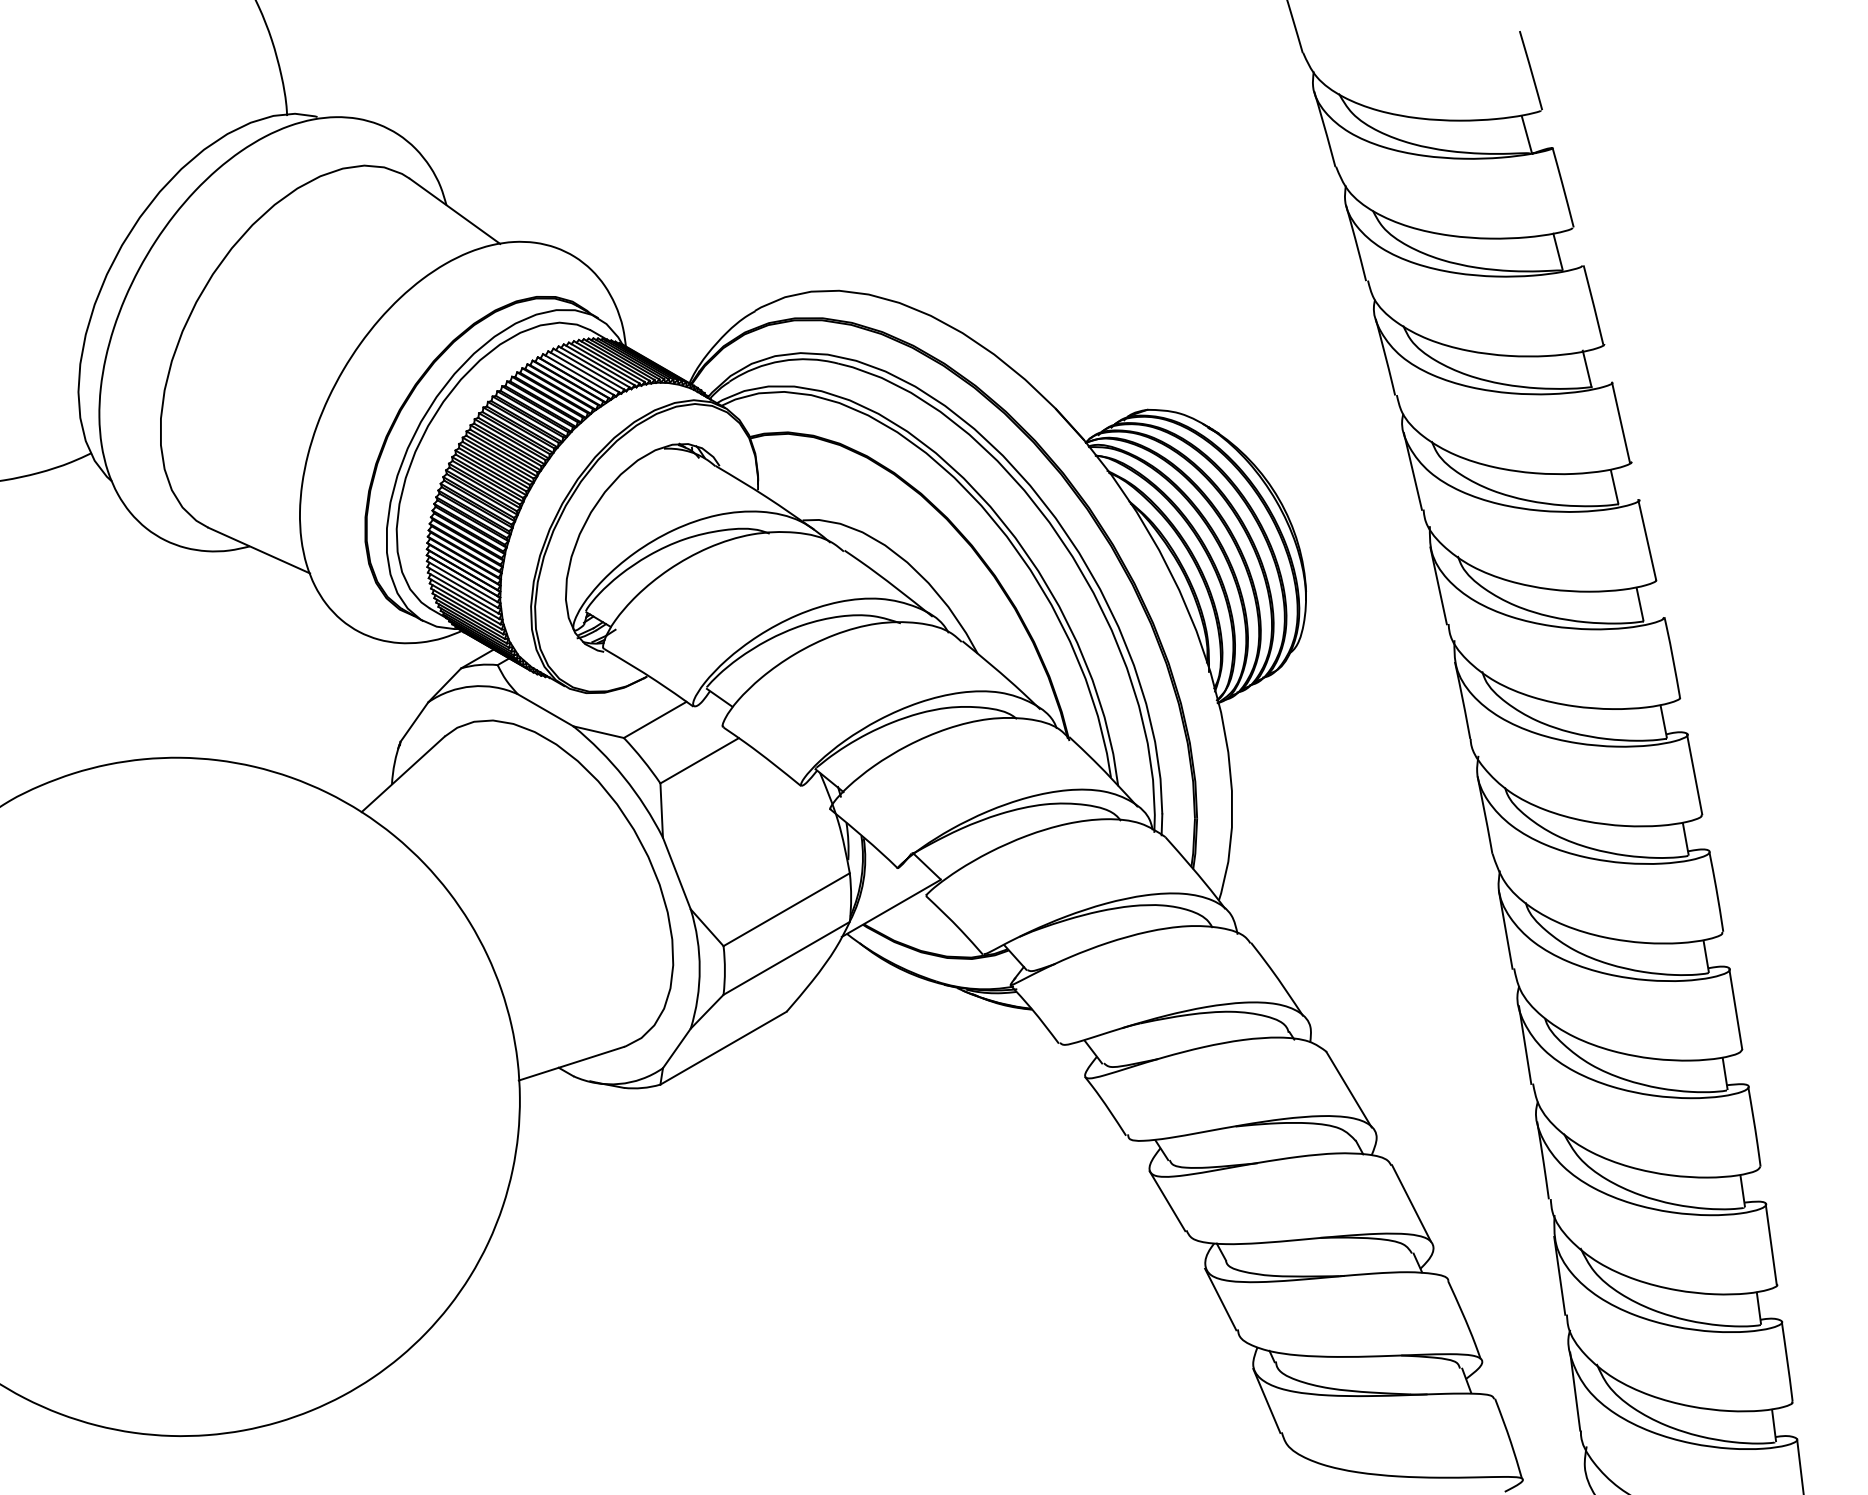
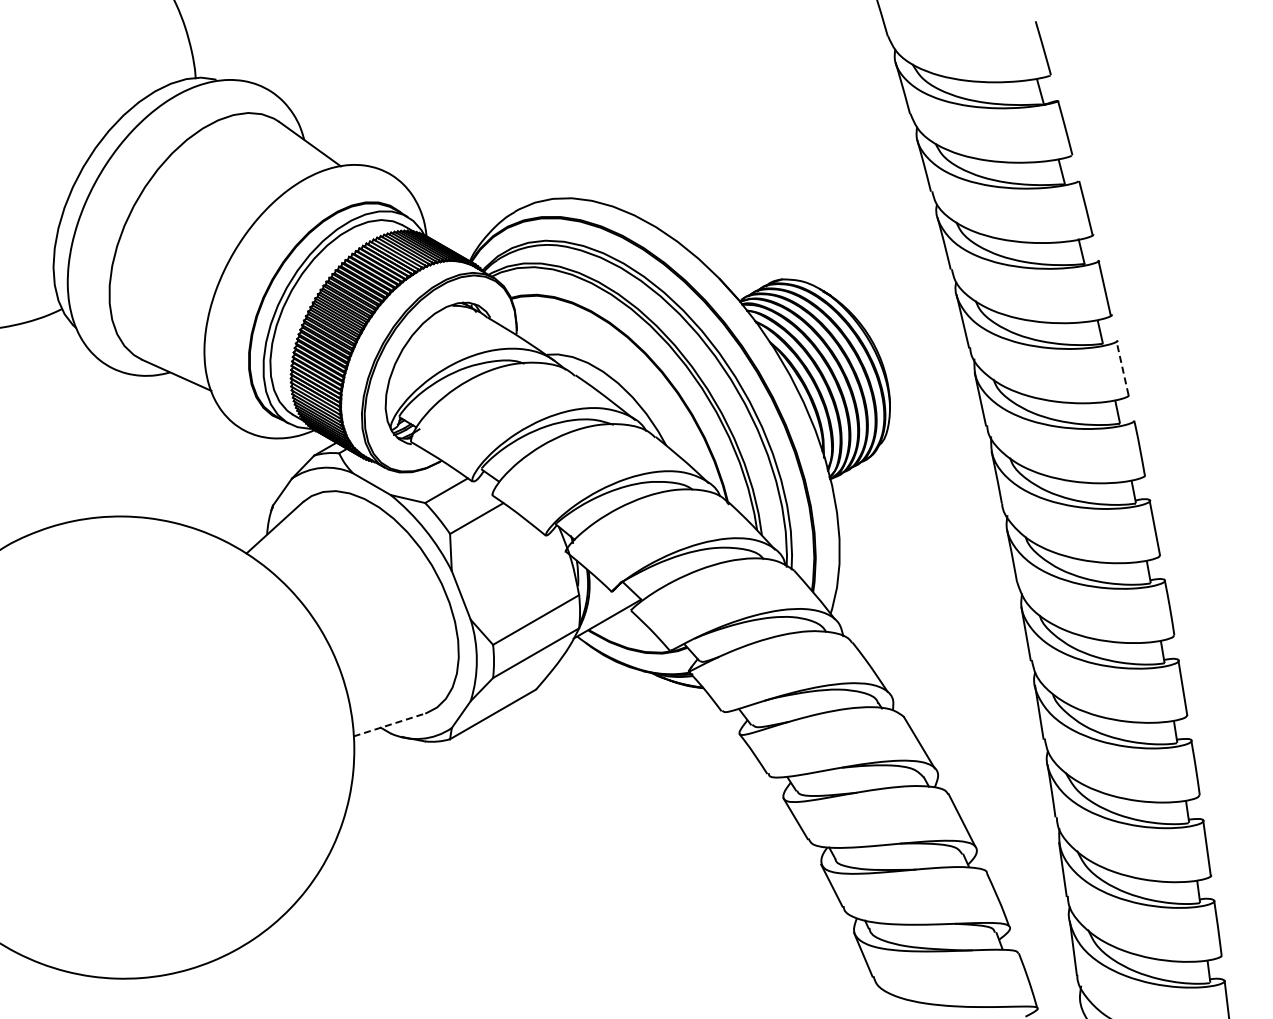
line: (1647, 539) -> (1122, 367), solid -> dashed
line: (571, 1063) -> (389, 724), solid -> dashed

